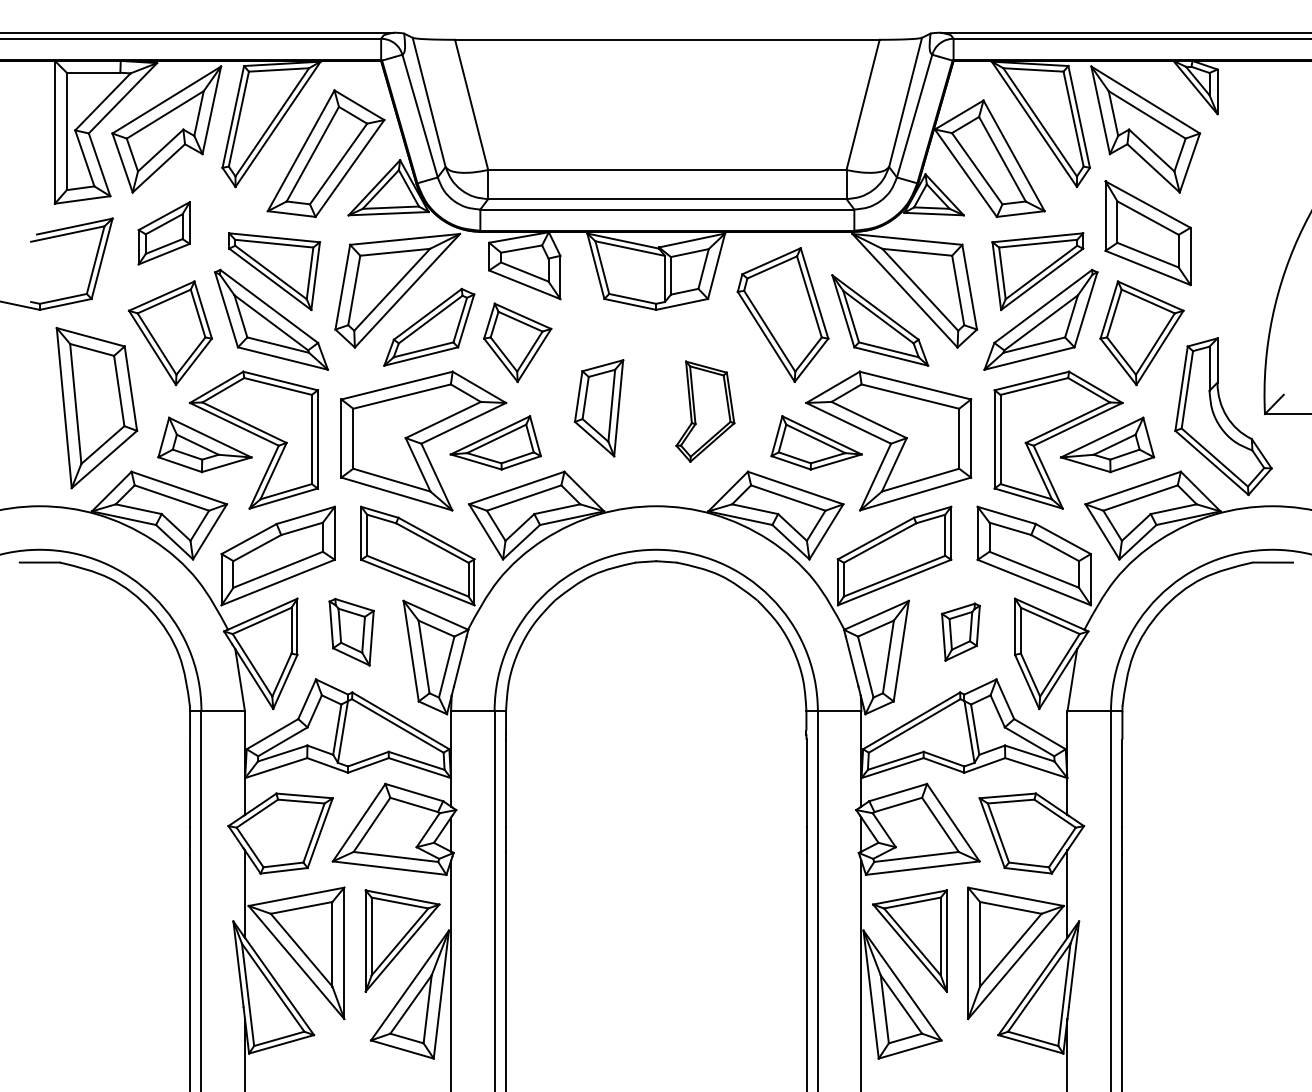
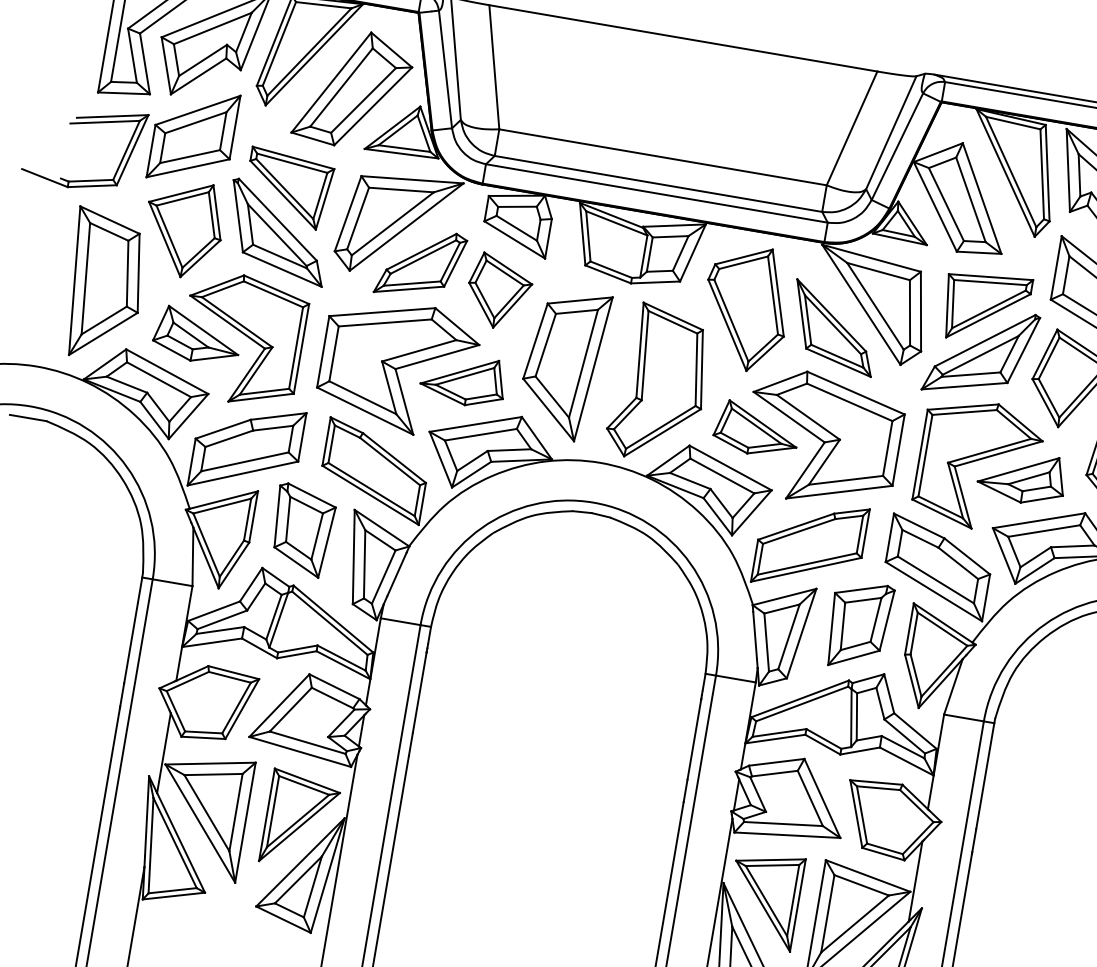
part: (163, 233) -> (192, 136), size x1.67
part: (598, 408) -> (562, 364), size x1.67
part: (705, 411) -> (660, 383), size x1.67
part: (351, 631) -> (302, 529), size x1.43
part: (960, 631) -> (858, 624), size x1.67

